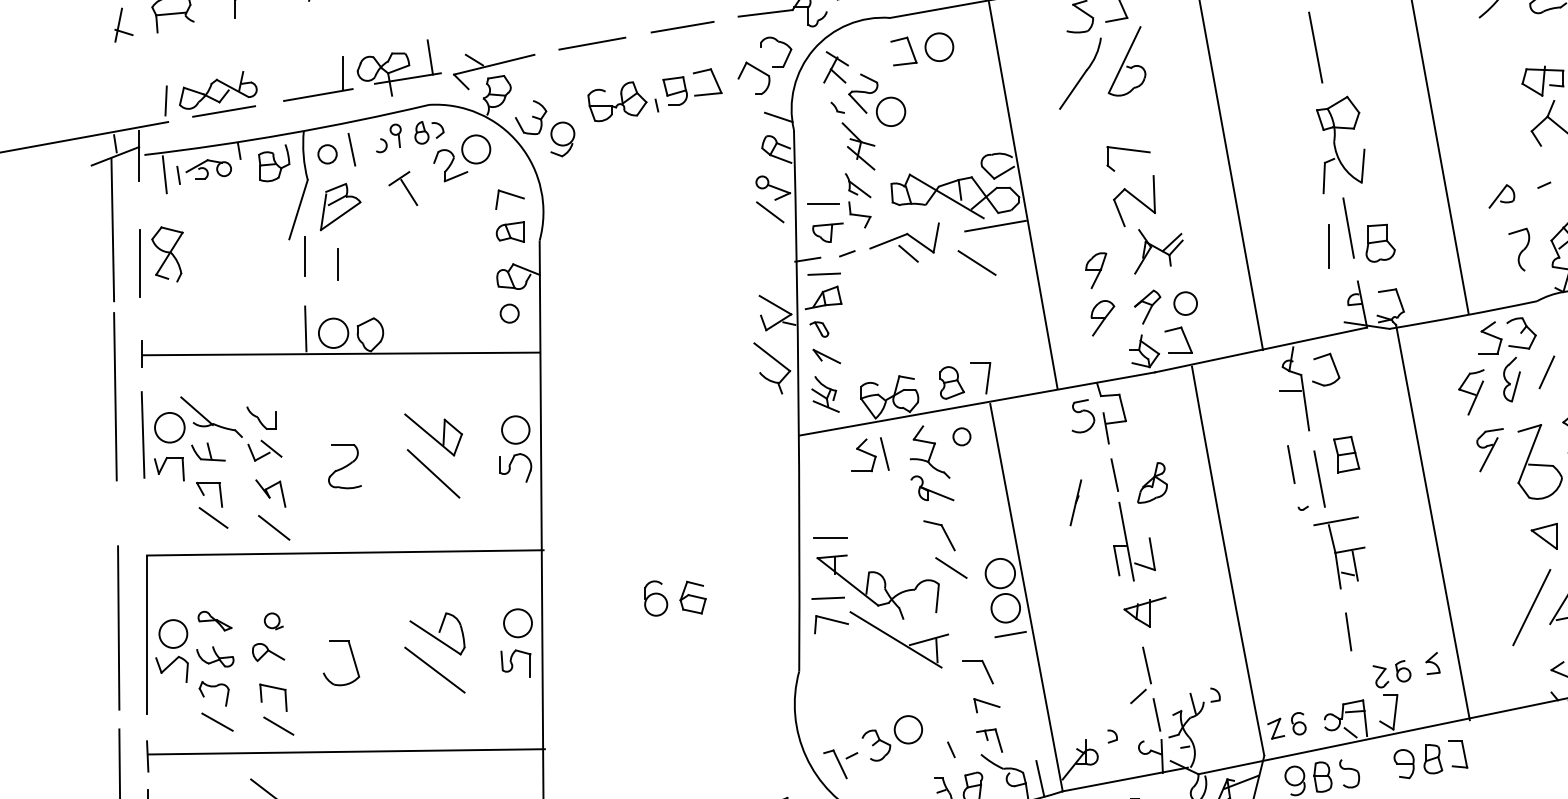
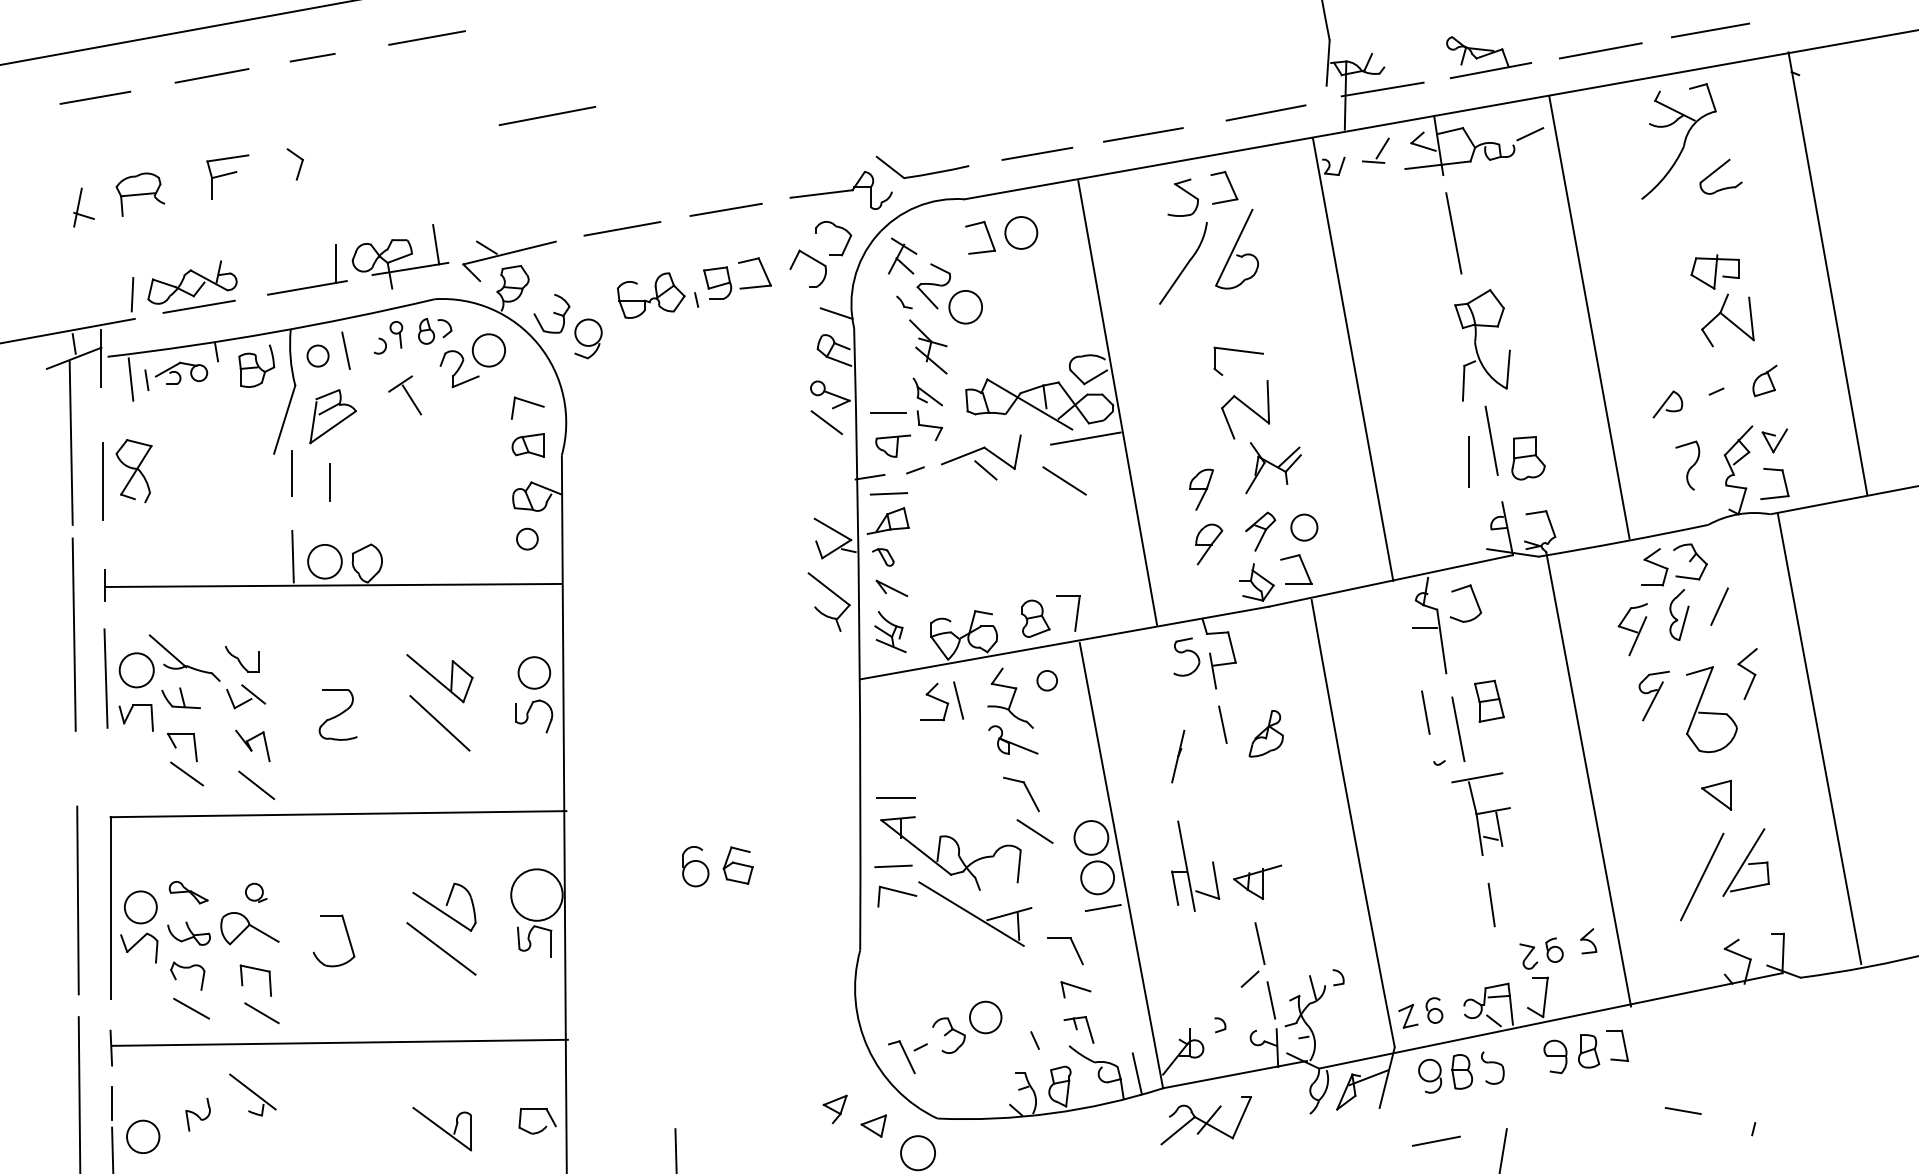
part: (1127, 541) -> (1187, 865), moved
circle: (517, 623) -> (536, 895), size x1.6
part: (268, 652) -> (250, 928), size x1.6

